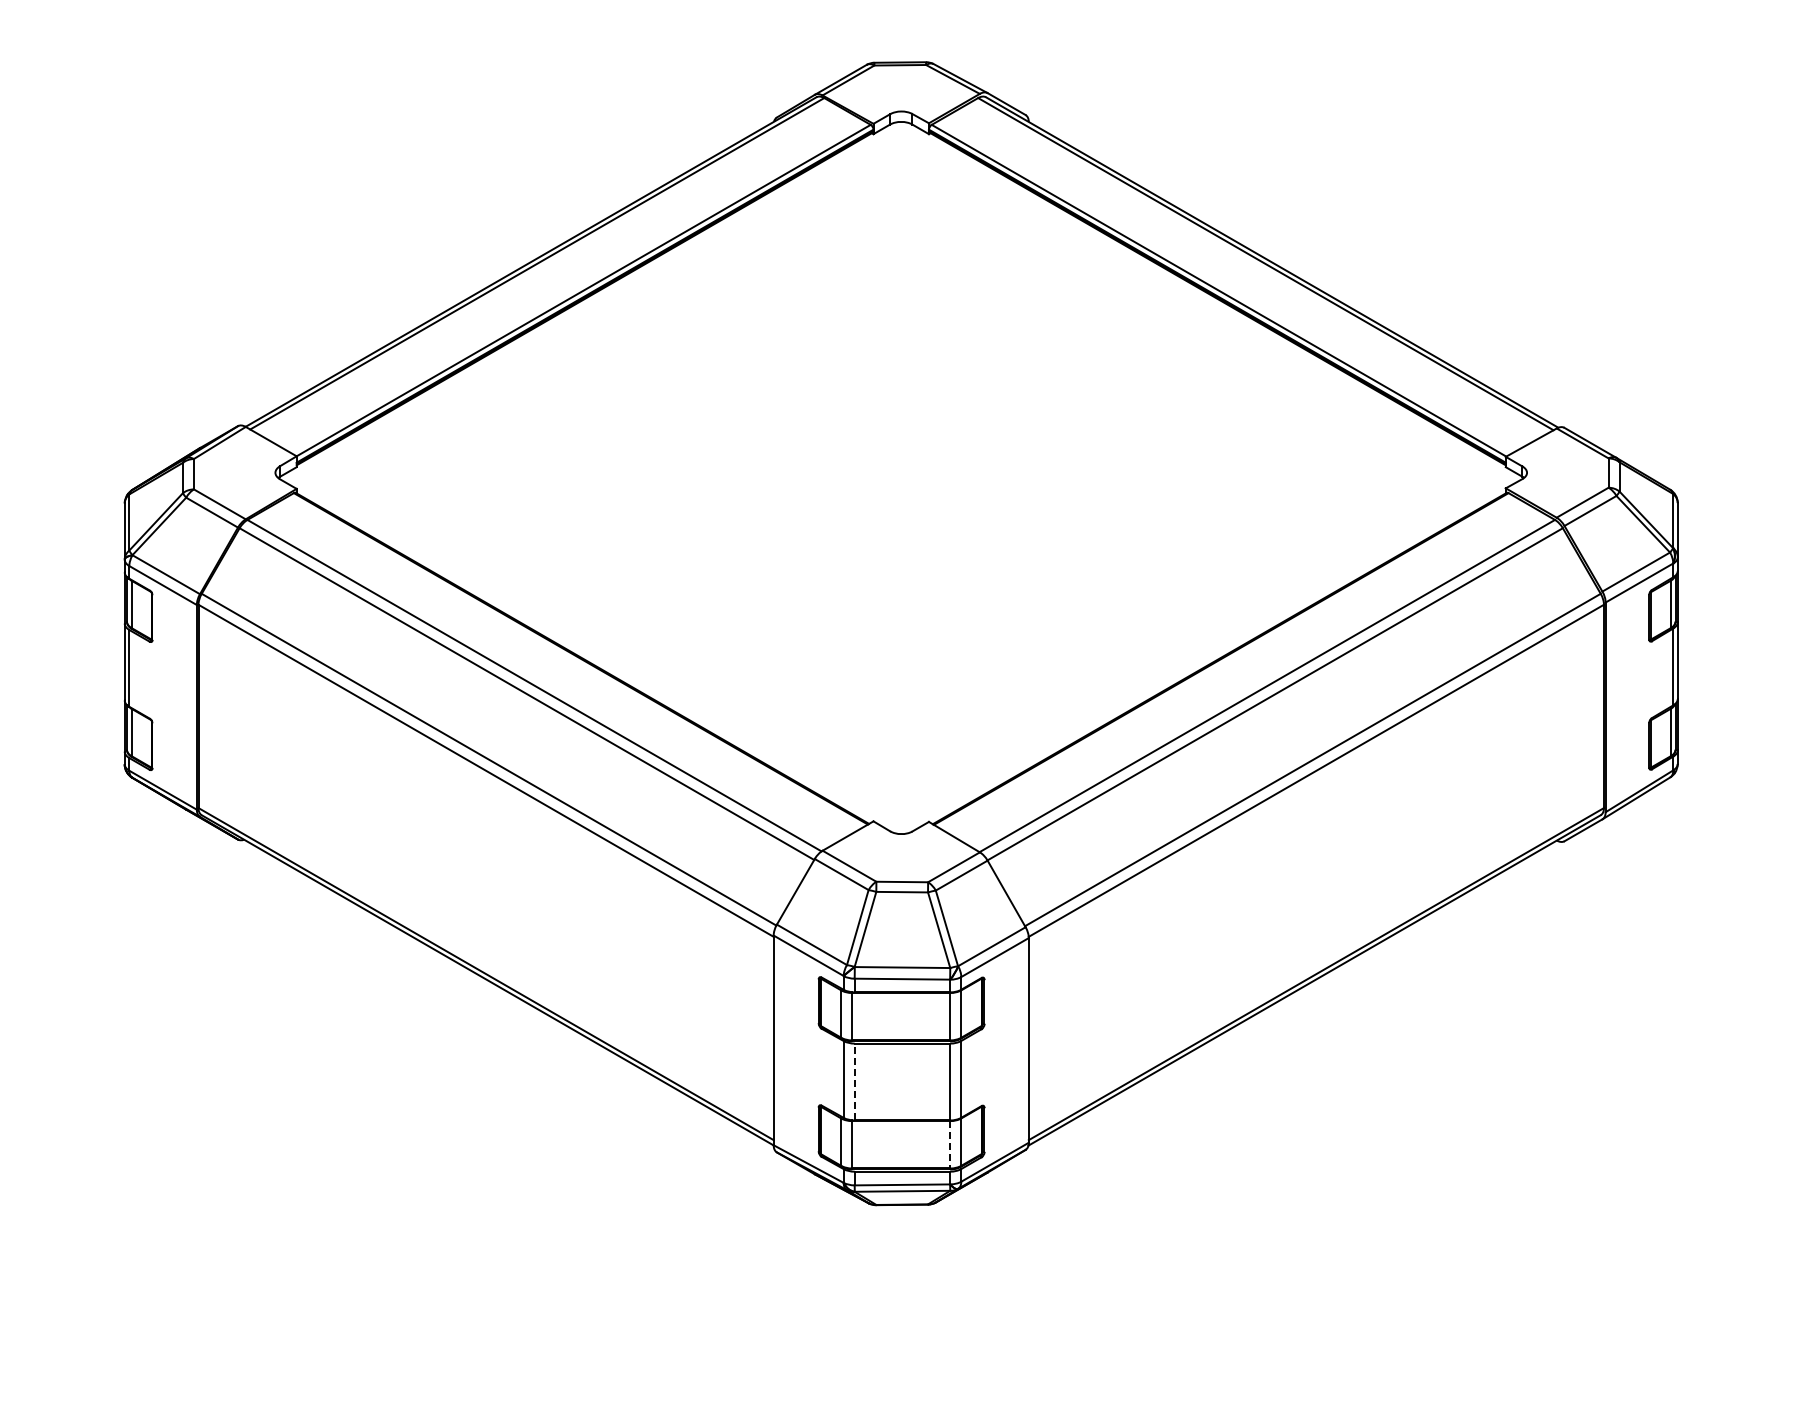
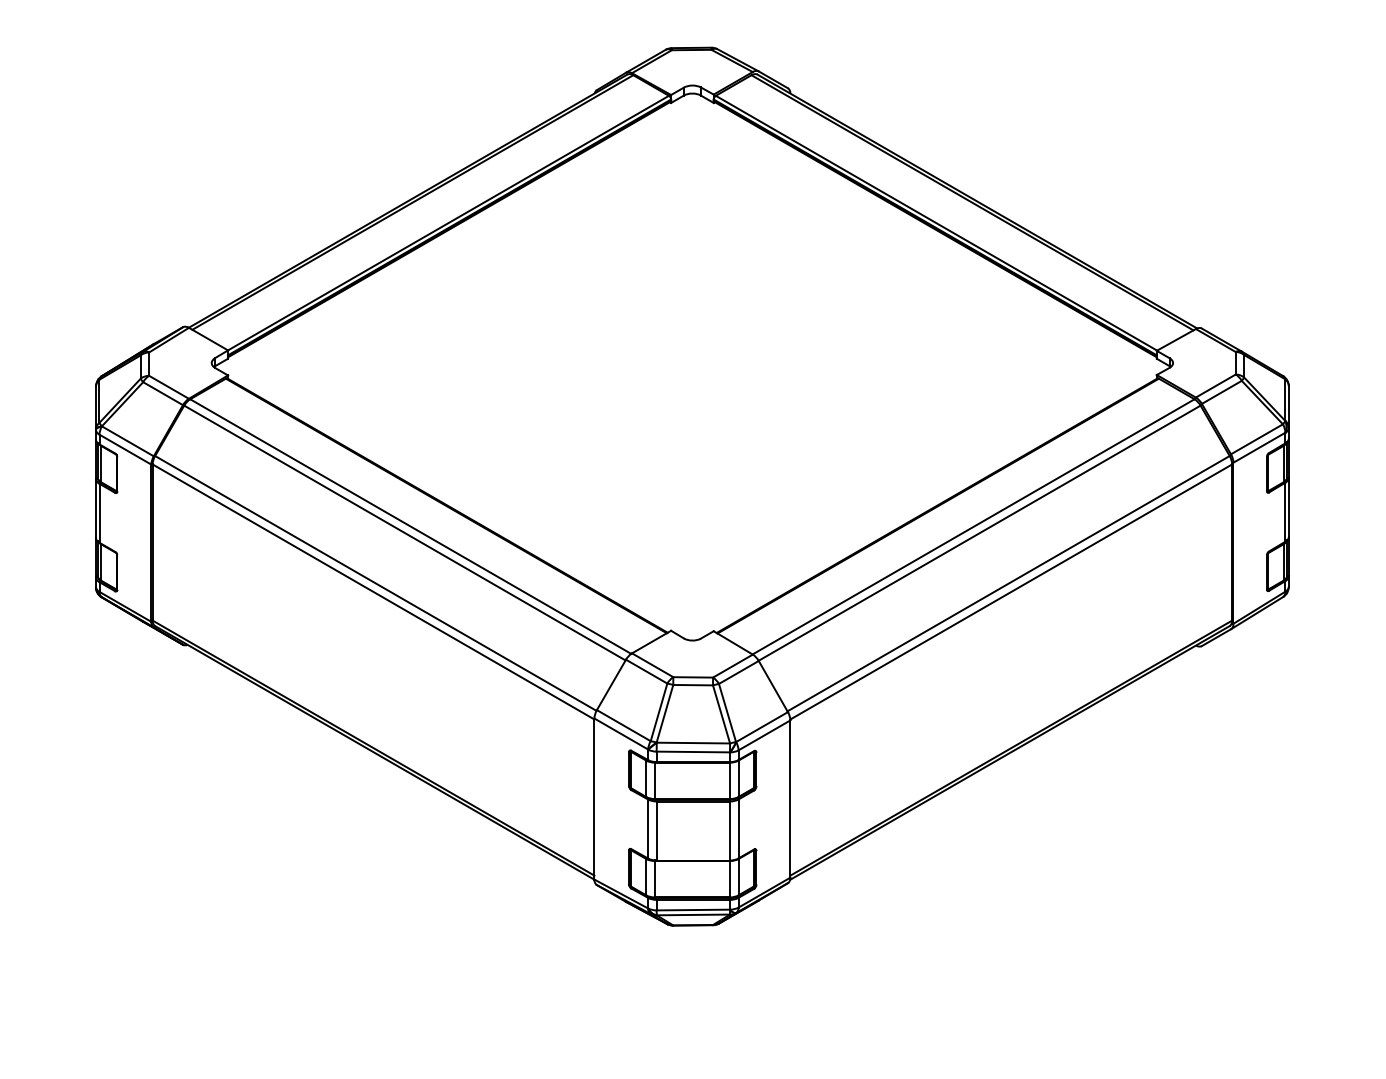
line: (854, 1081) -> (656, 830), dashed -> solid
line: (950, 1144) -> (730, 879), dashed -> solid

